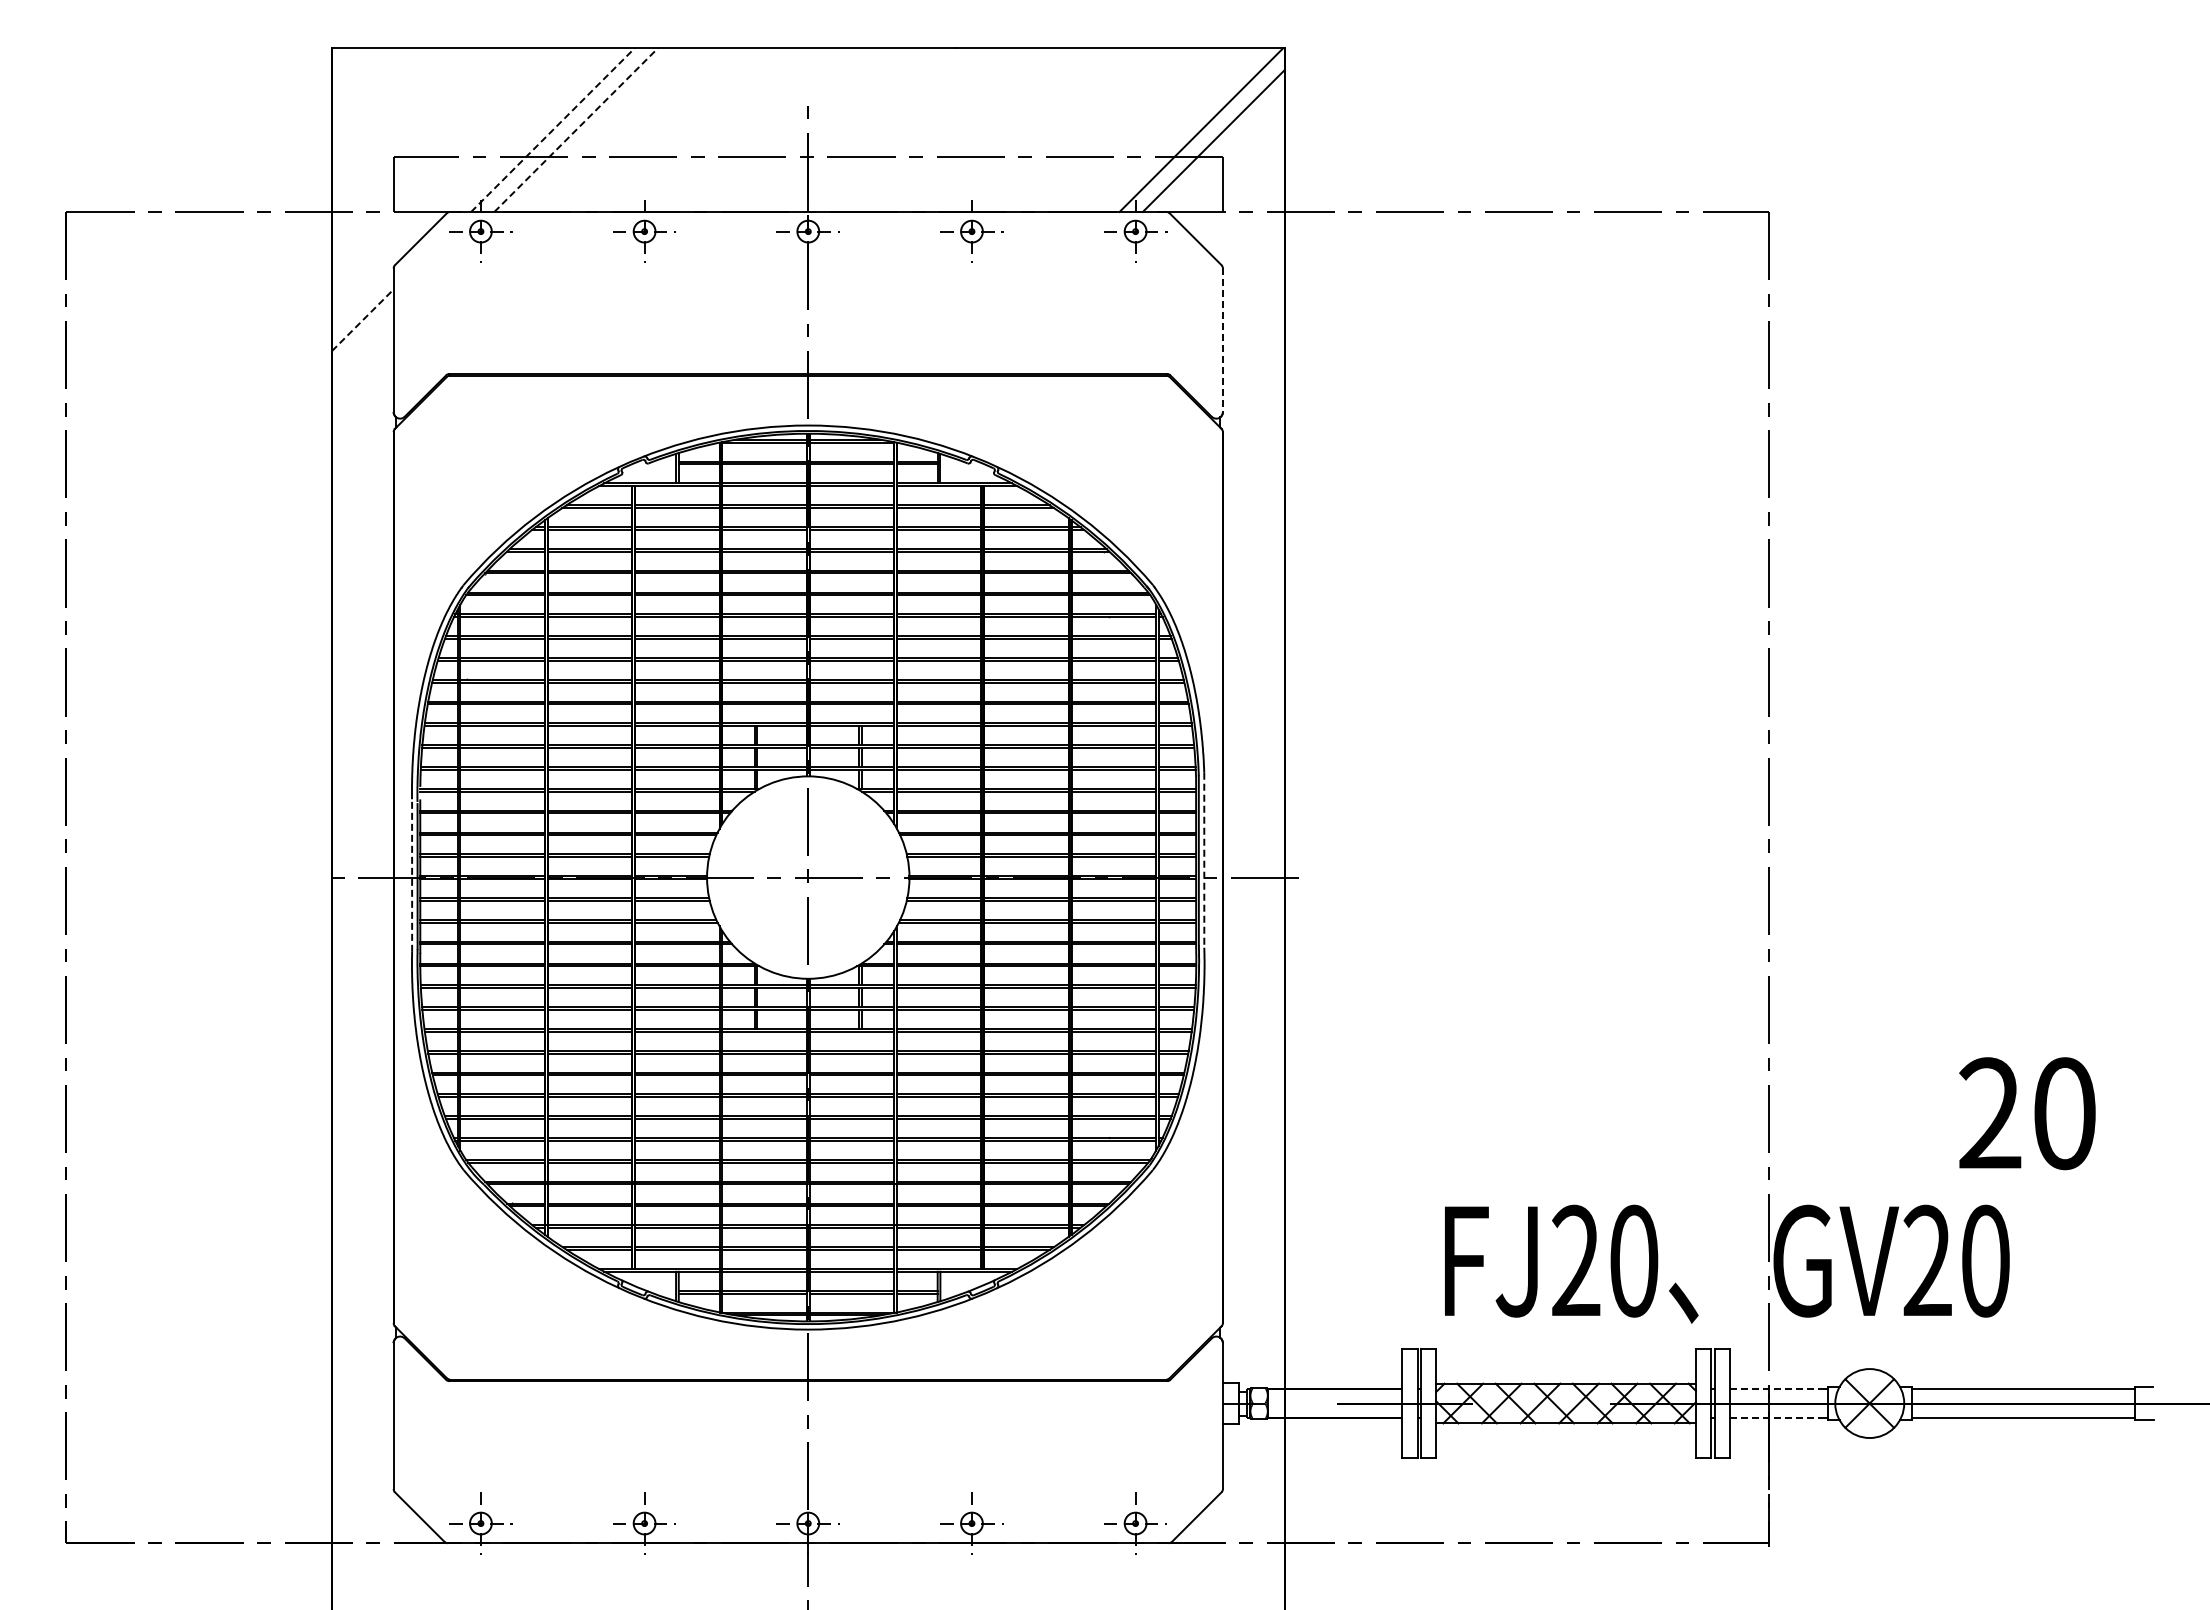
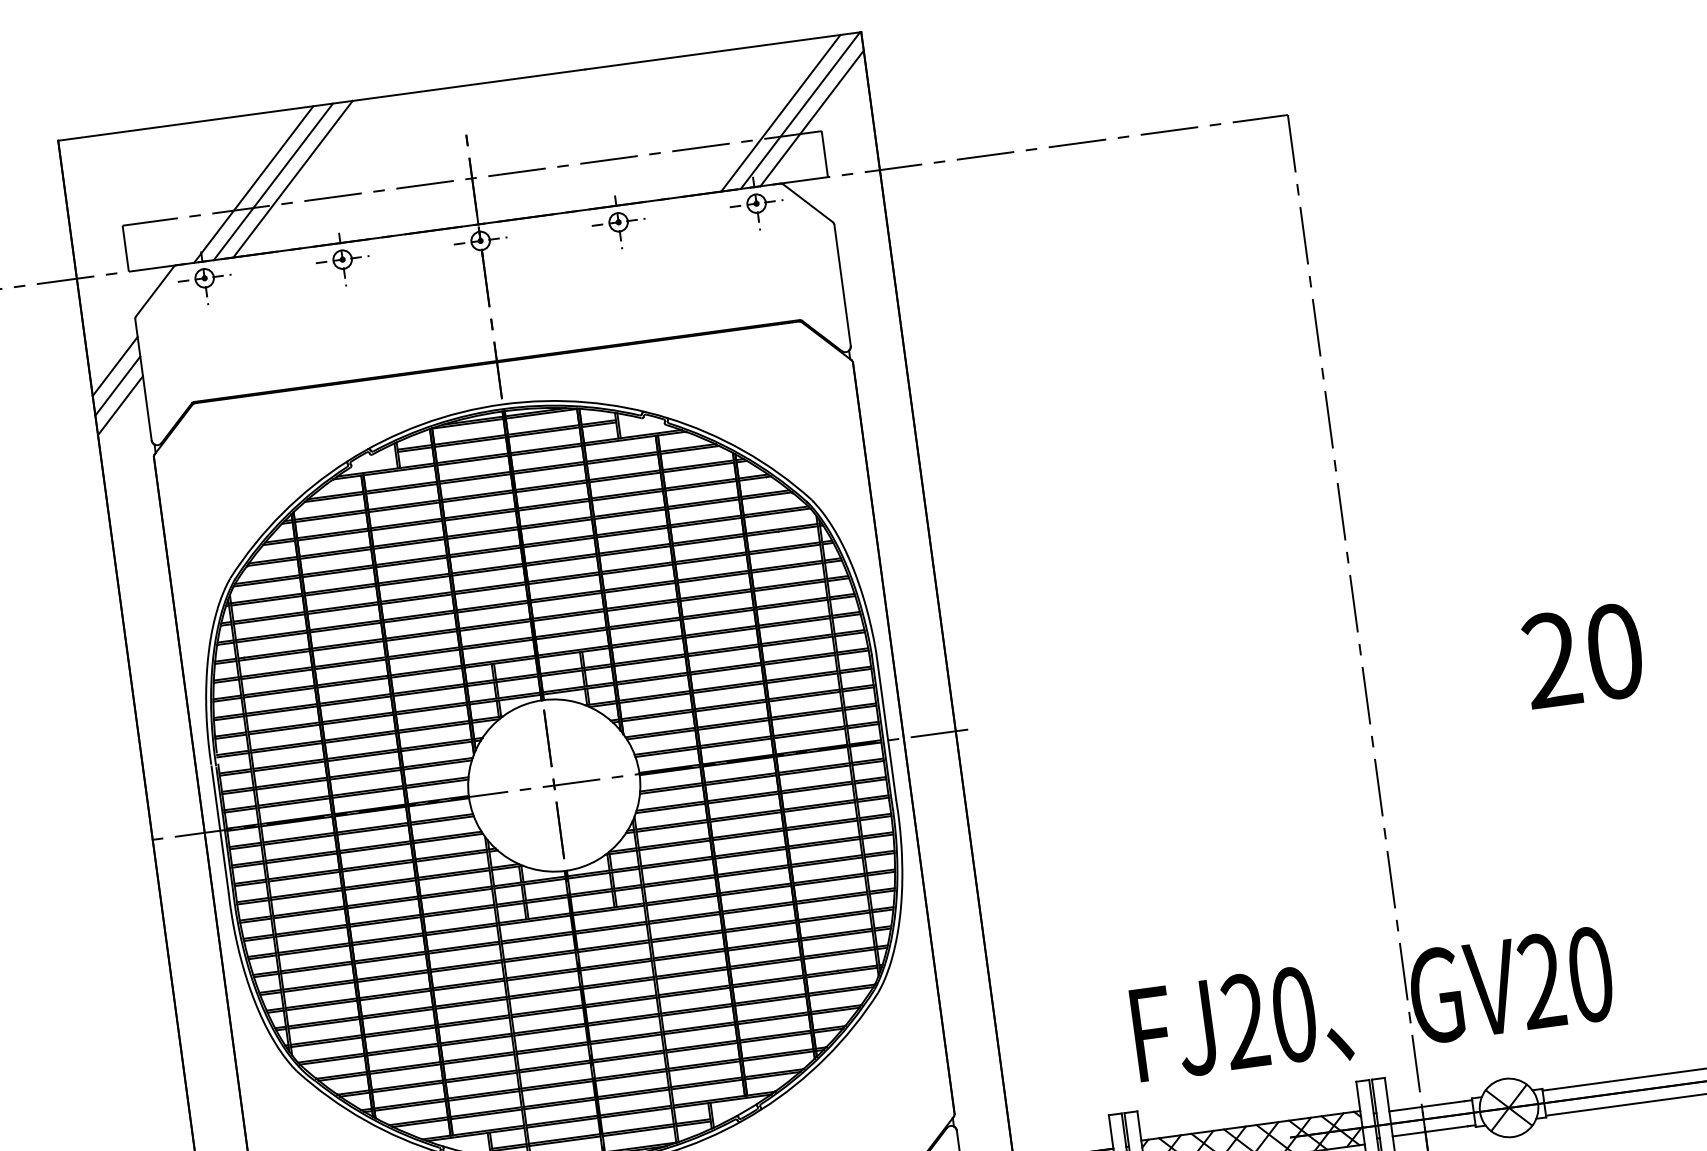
line: (599, 129) -> (292, 178), added
line: (1177, 129) -> (780, 112), added
line: (552, 130) -> (253, 184), dashed -> solid
line: (576, 130) -> (273, 182), dashed -> solid
line: (362, 320) -> (114, 366), dashed -> solid
line: (1222, 340) -> (842, 285), dashed -> solid
line: (362, 343) -> (117, 386), added
line: (362, 366) -> (120, 405), added
line: (1204, 860) -> (886, 725), dashed -> solid
line: (412, 876) -> (220, 829), dashed -> solid
text: (2027, 1113) -> (1583, 655), moved
line: (1774, 1388) -> (1427, 1106), dashed -> solid
line: (1774, 1418) -> (1430, 1131), dashed -> solid

